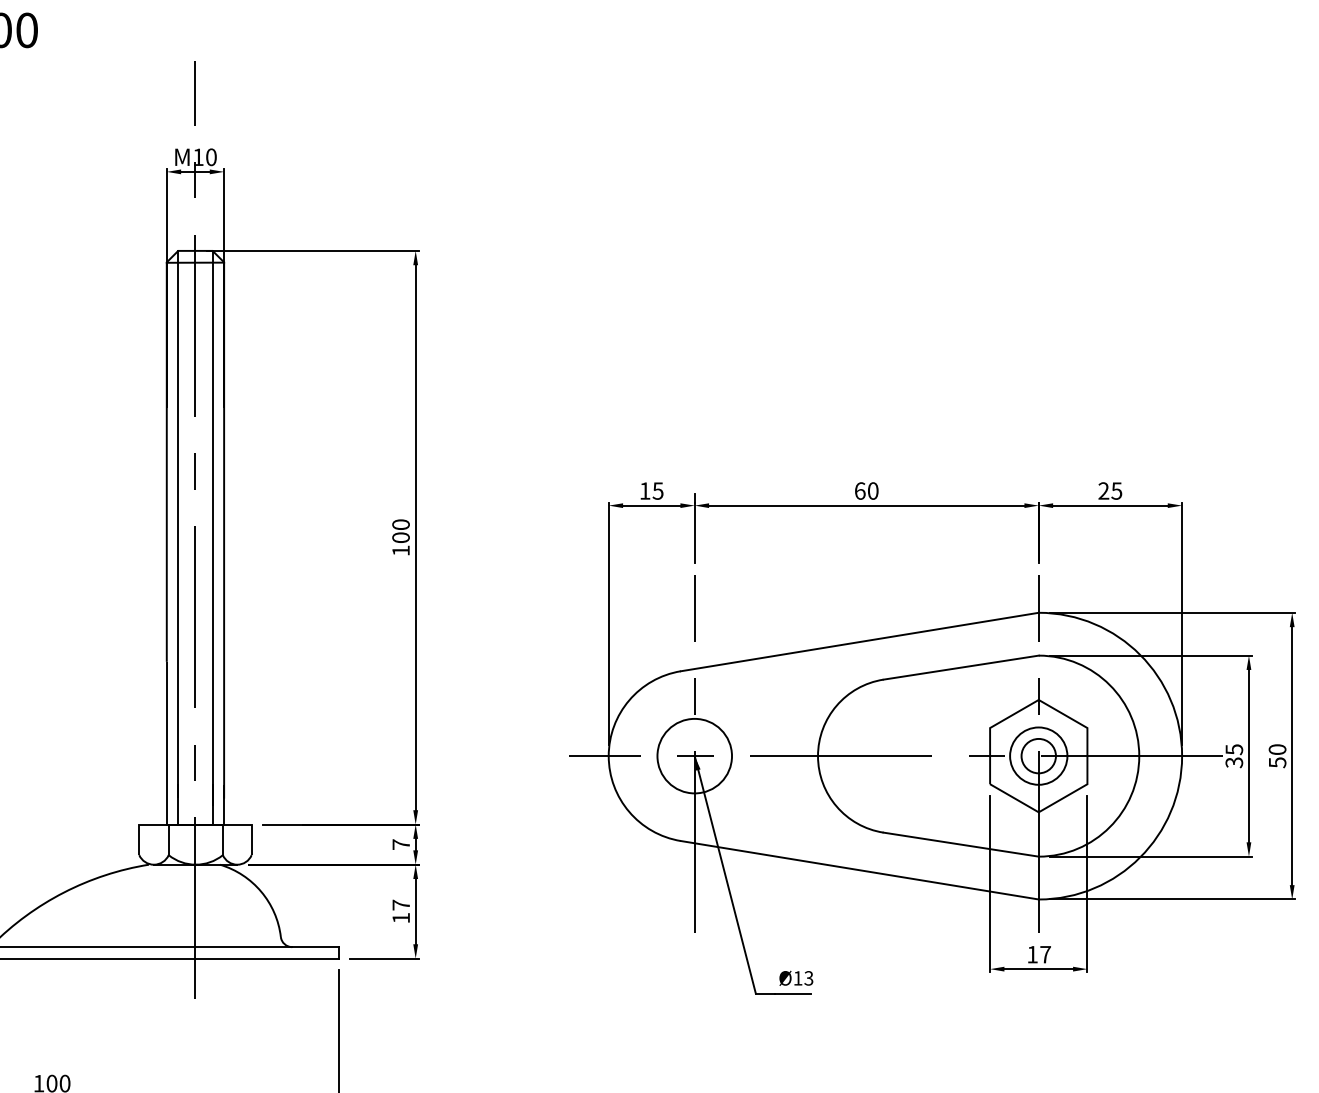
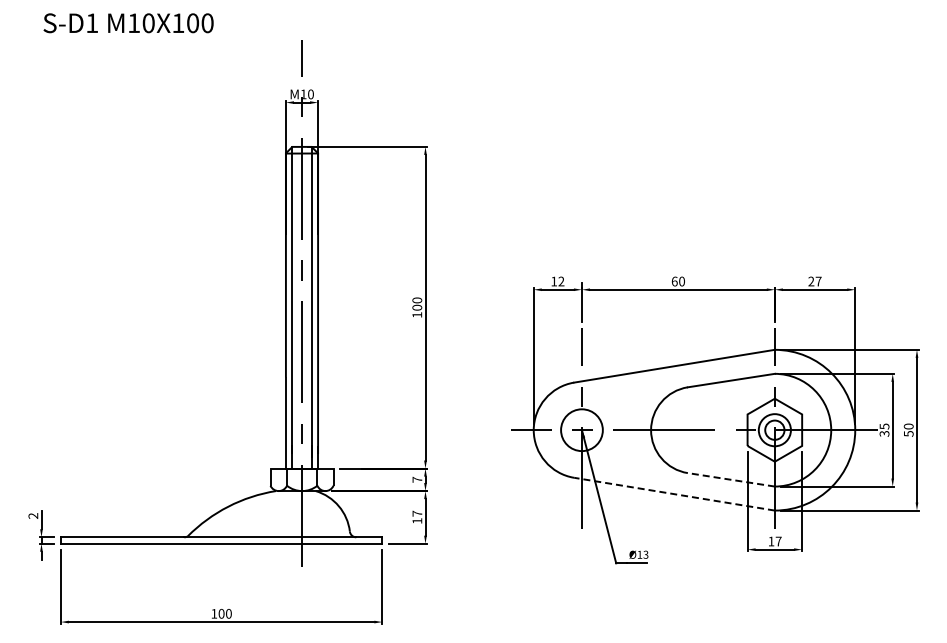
text: (658, 490) -> (561, 281), 15 -> 12
text: (1116, 490) -> (818, 281), 25 -> 27
line: (959, 844) -> (730, 479), solid -> dashed
line: (859, 870) -> (674, 494), solid -> dashed

